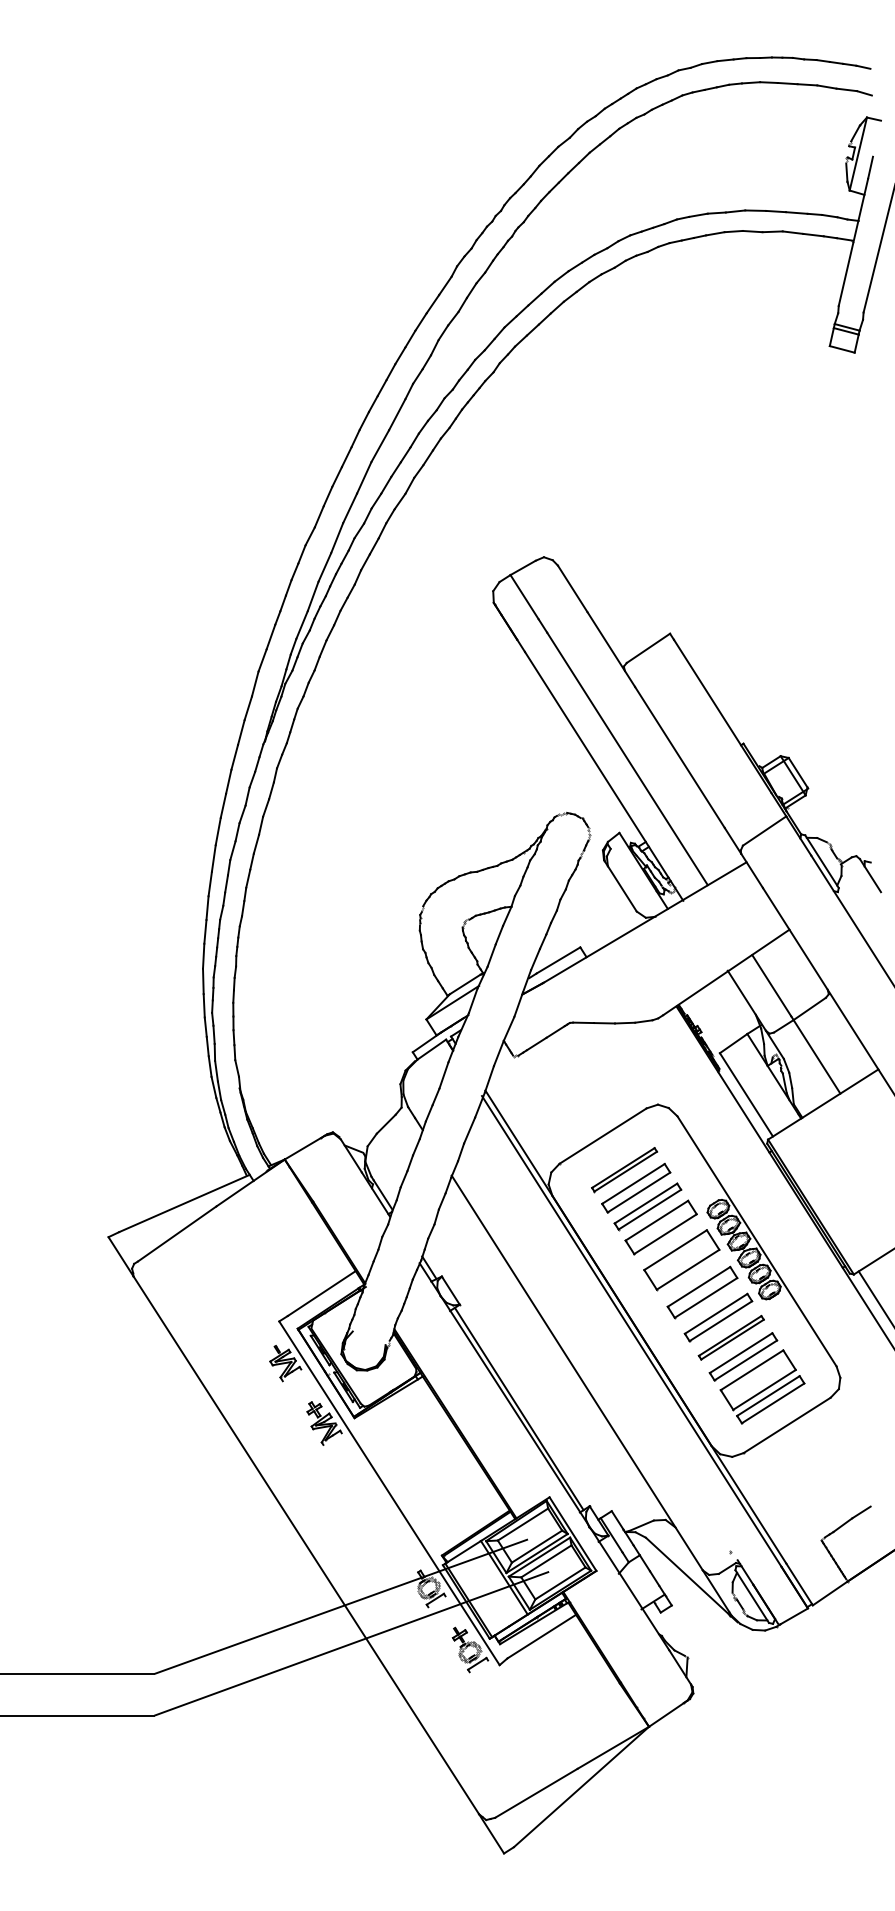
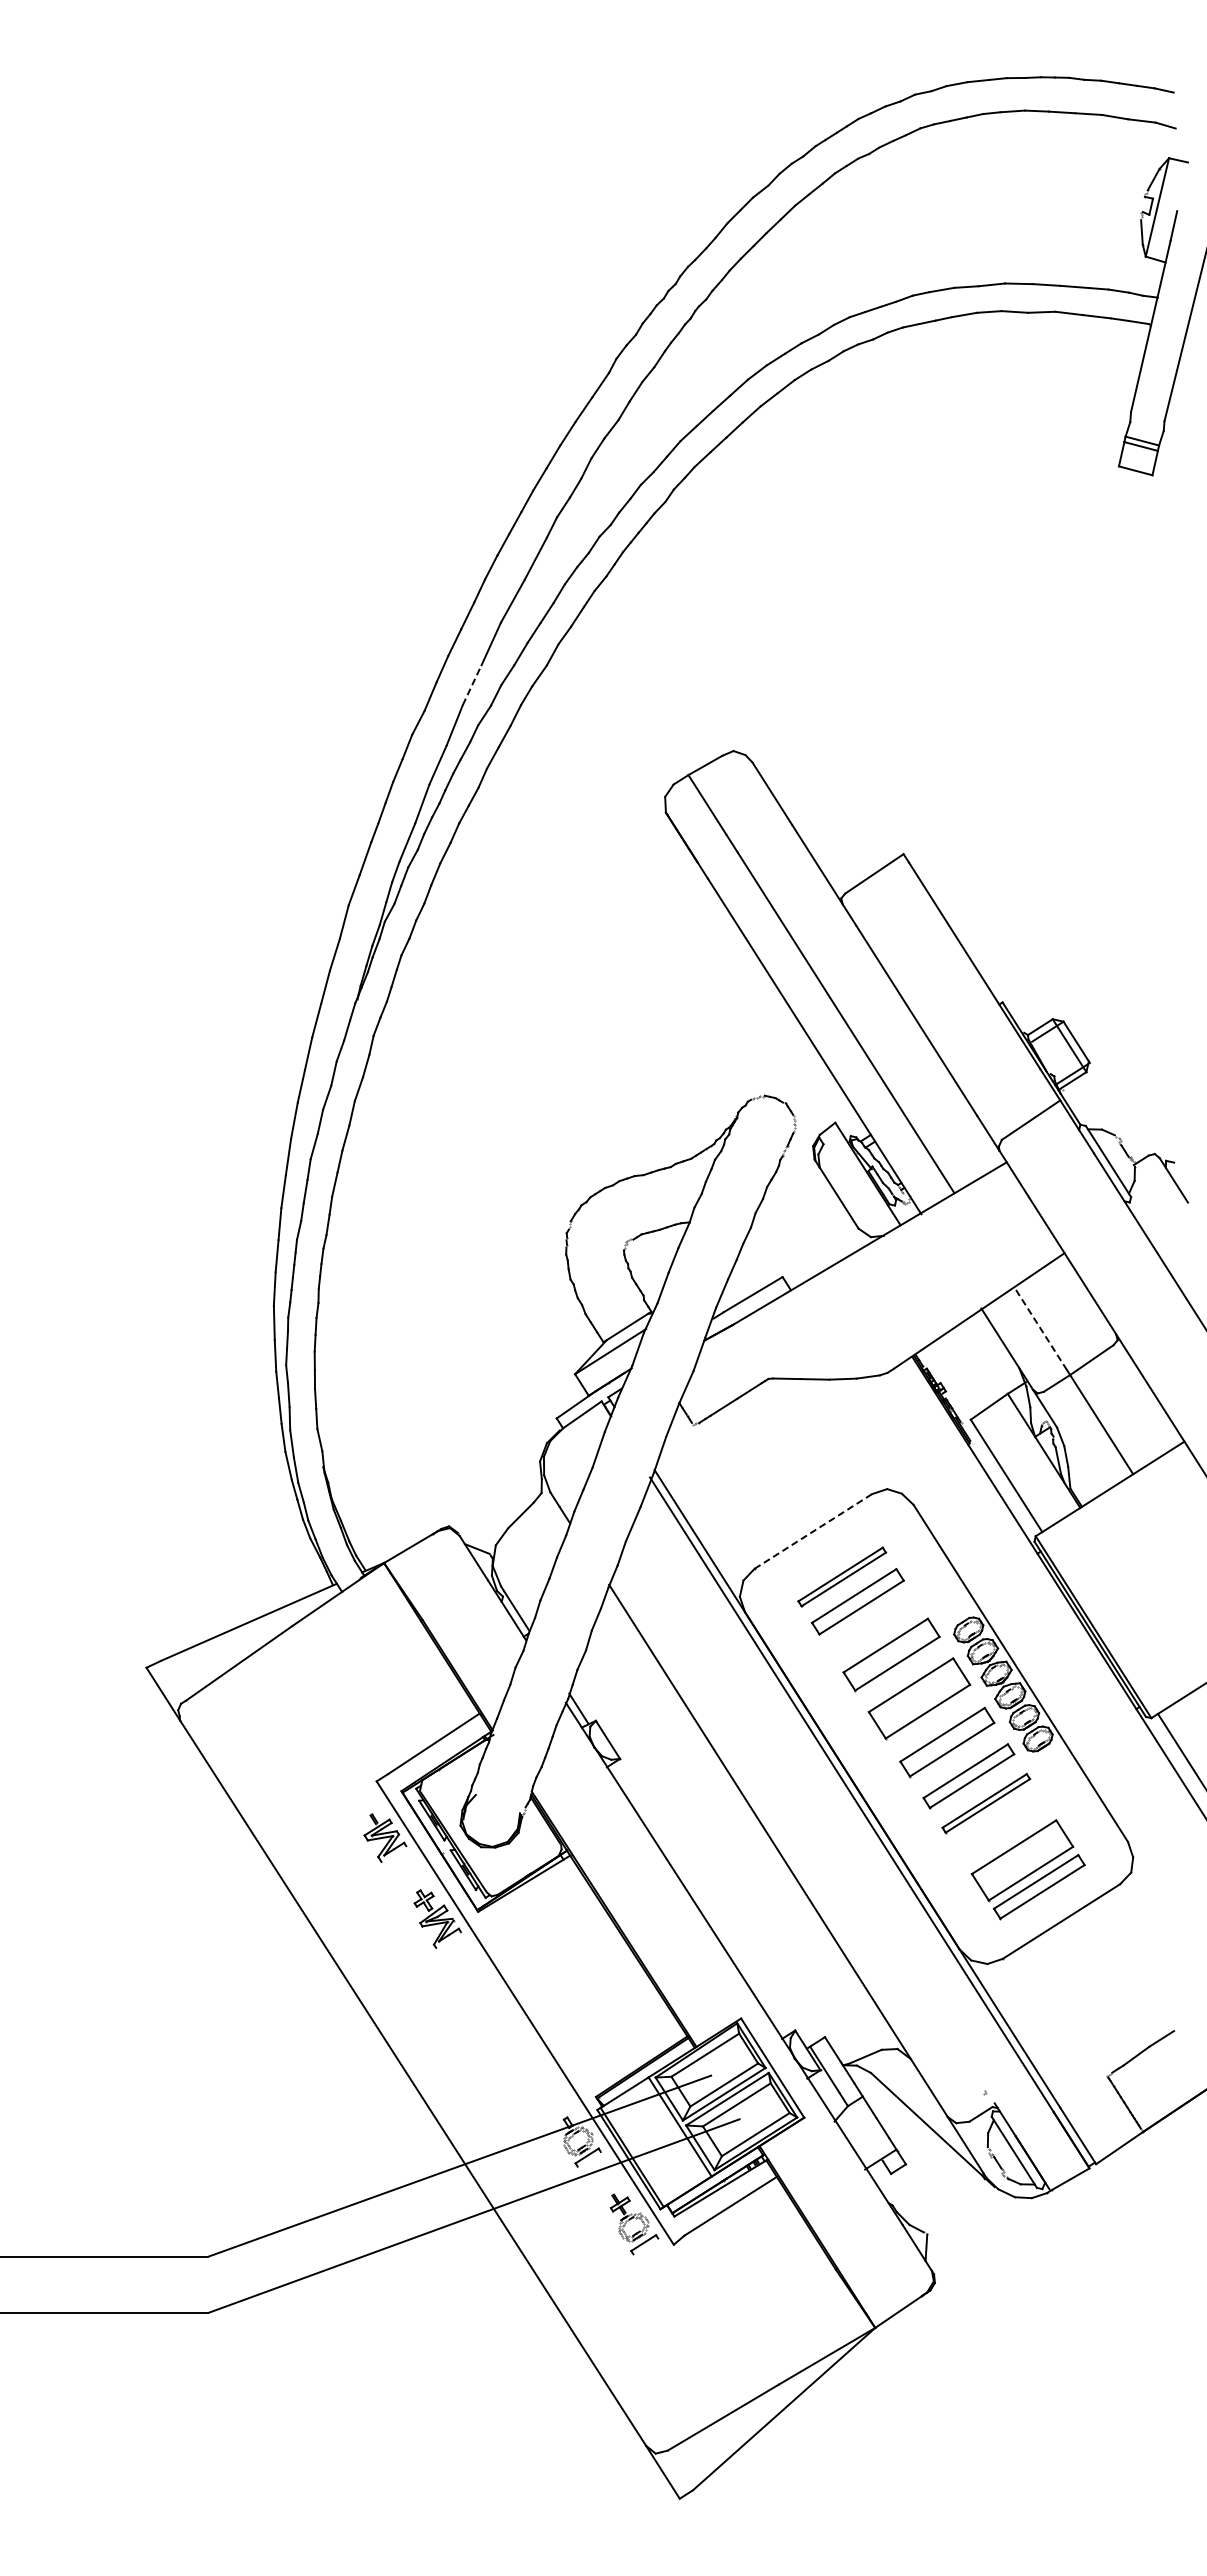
line: (350, 507) -> (472, 684), solid -> dashed
line: (771, 985) -> (1040, 1328), solid -> dashed
line: (603, 1136) -> (813, 1531), solid -> dashed
part: (647, 1206) -> (873, 1626), removed
part: (743, 1357) -> (1002, 1829), removed
line: (518, 1409) -> (699, 1899), removed

